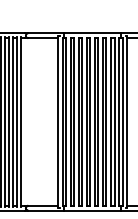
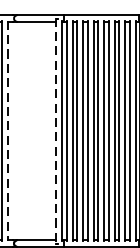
line: (21, 121) -> (8, 130), solid -> dashed
line: (58, 121) -> (56, 130), solid -> dashed

